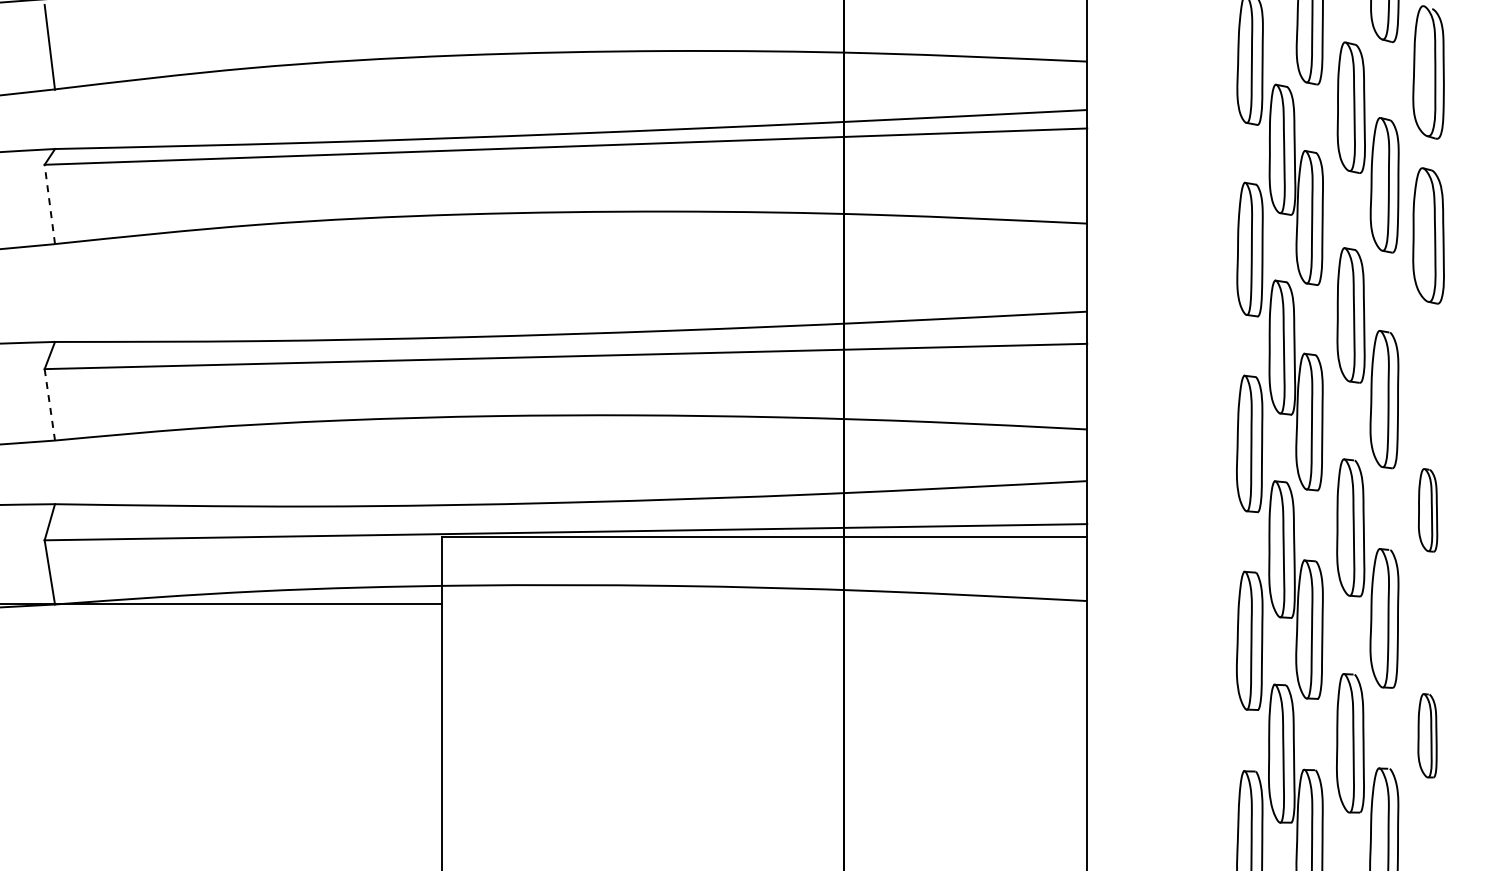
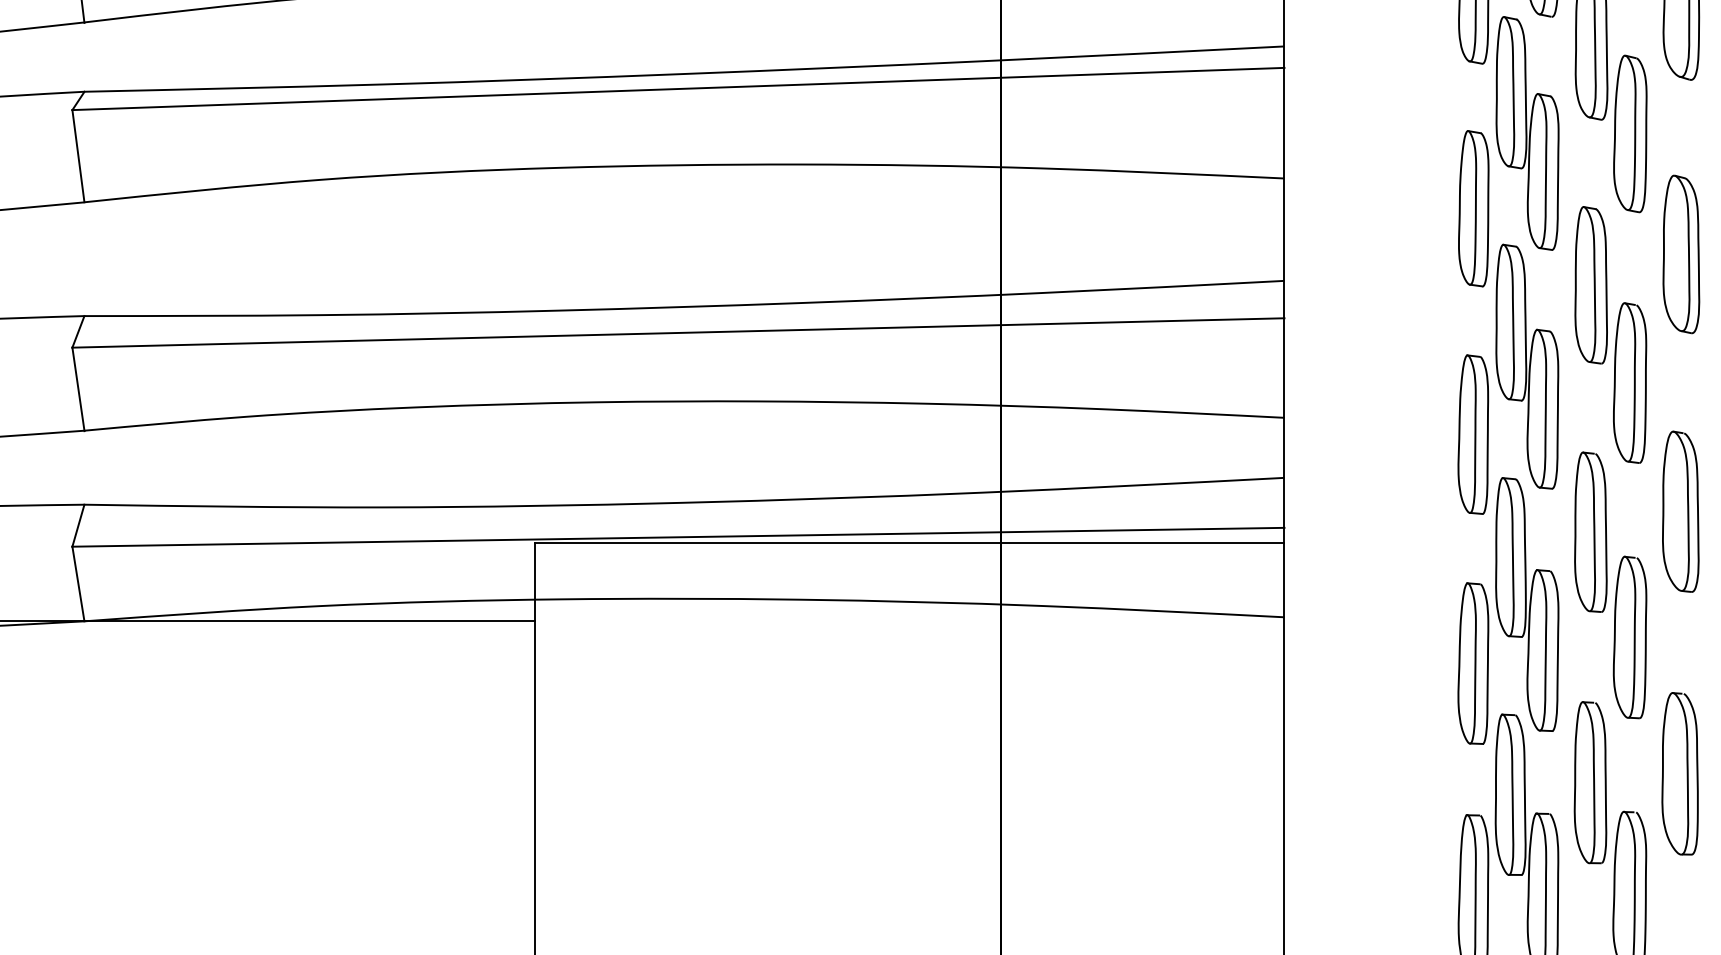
line: (49, 204) -> (78, 156), dashed -> solid
part: (1428, 235) -> (1681, 253), moved
line: (49, 405) -> (78, 389), dashed -> solid
part: (1427, 510) -> (1680, 512), size x1.67
part: (1427, 735) -> (1680, 773), size x1.67

